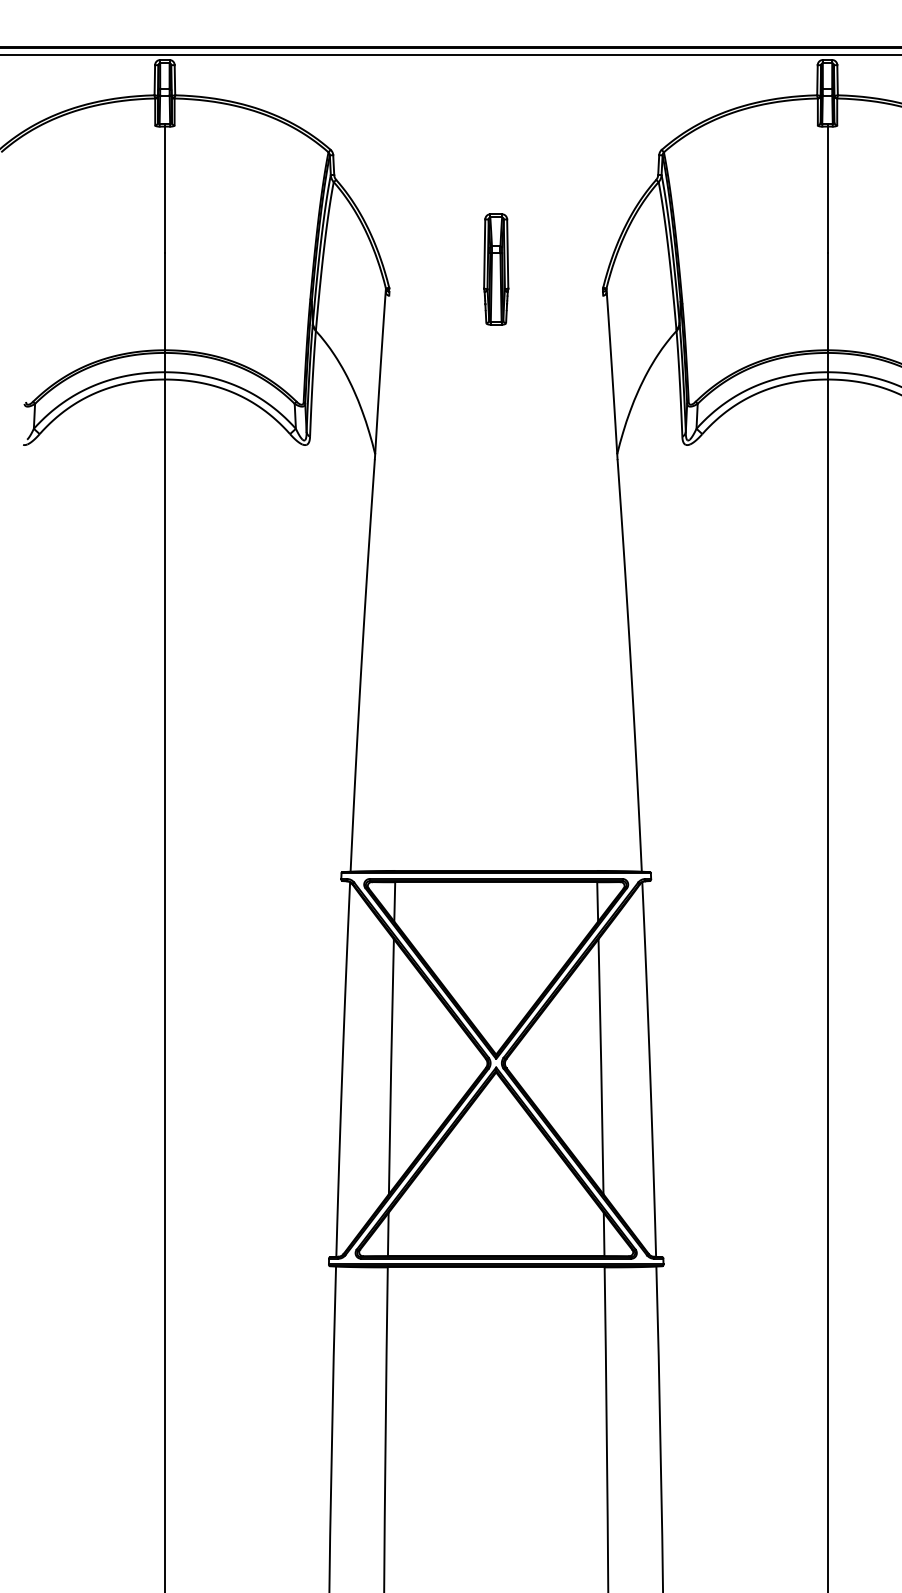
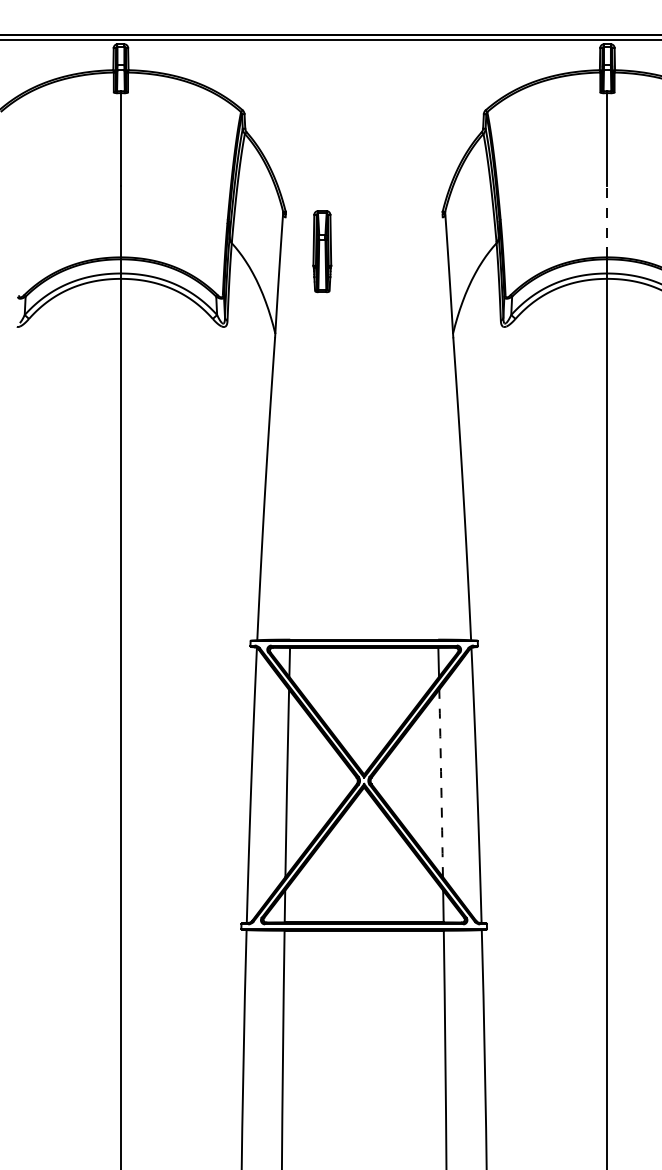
part: (496, 269) -> (322, 251), moved
line: (827, 301) -> (607, 221), solid -> dashed
arc: (601, 1066) -> (441, 783), solid -> dashed

